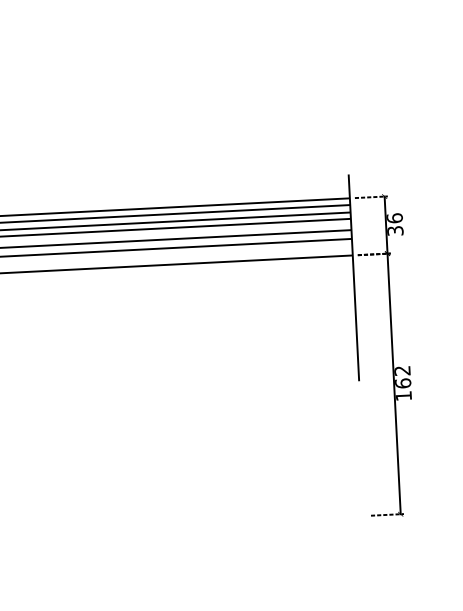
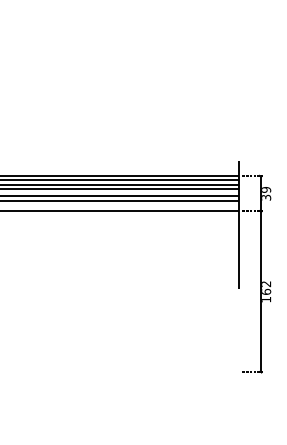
text: (395, 217) -> (266, 189), 36 -> 39

